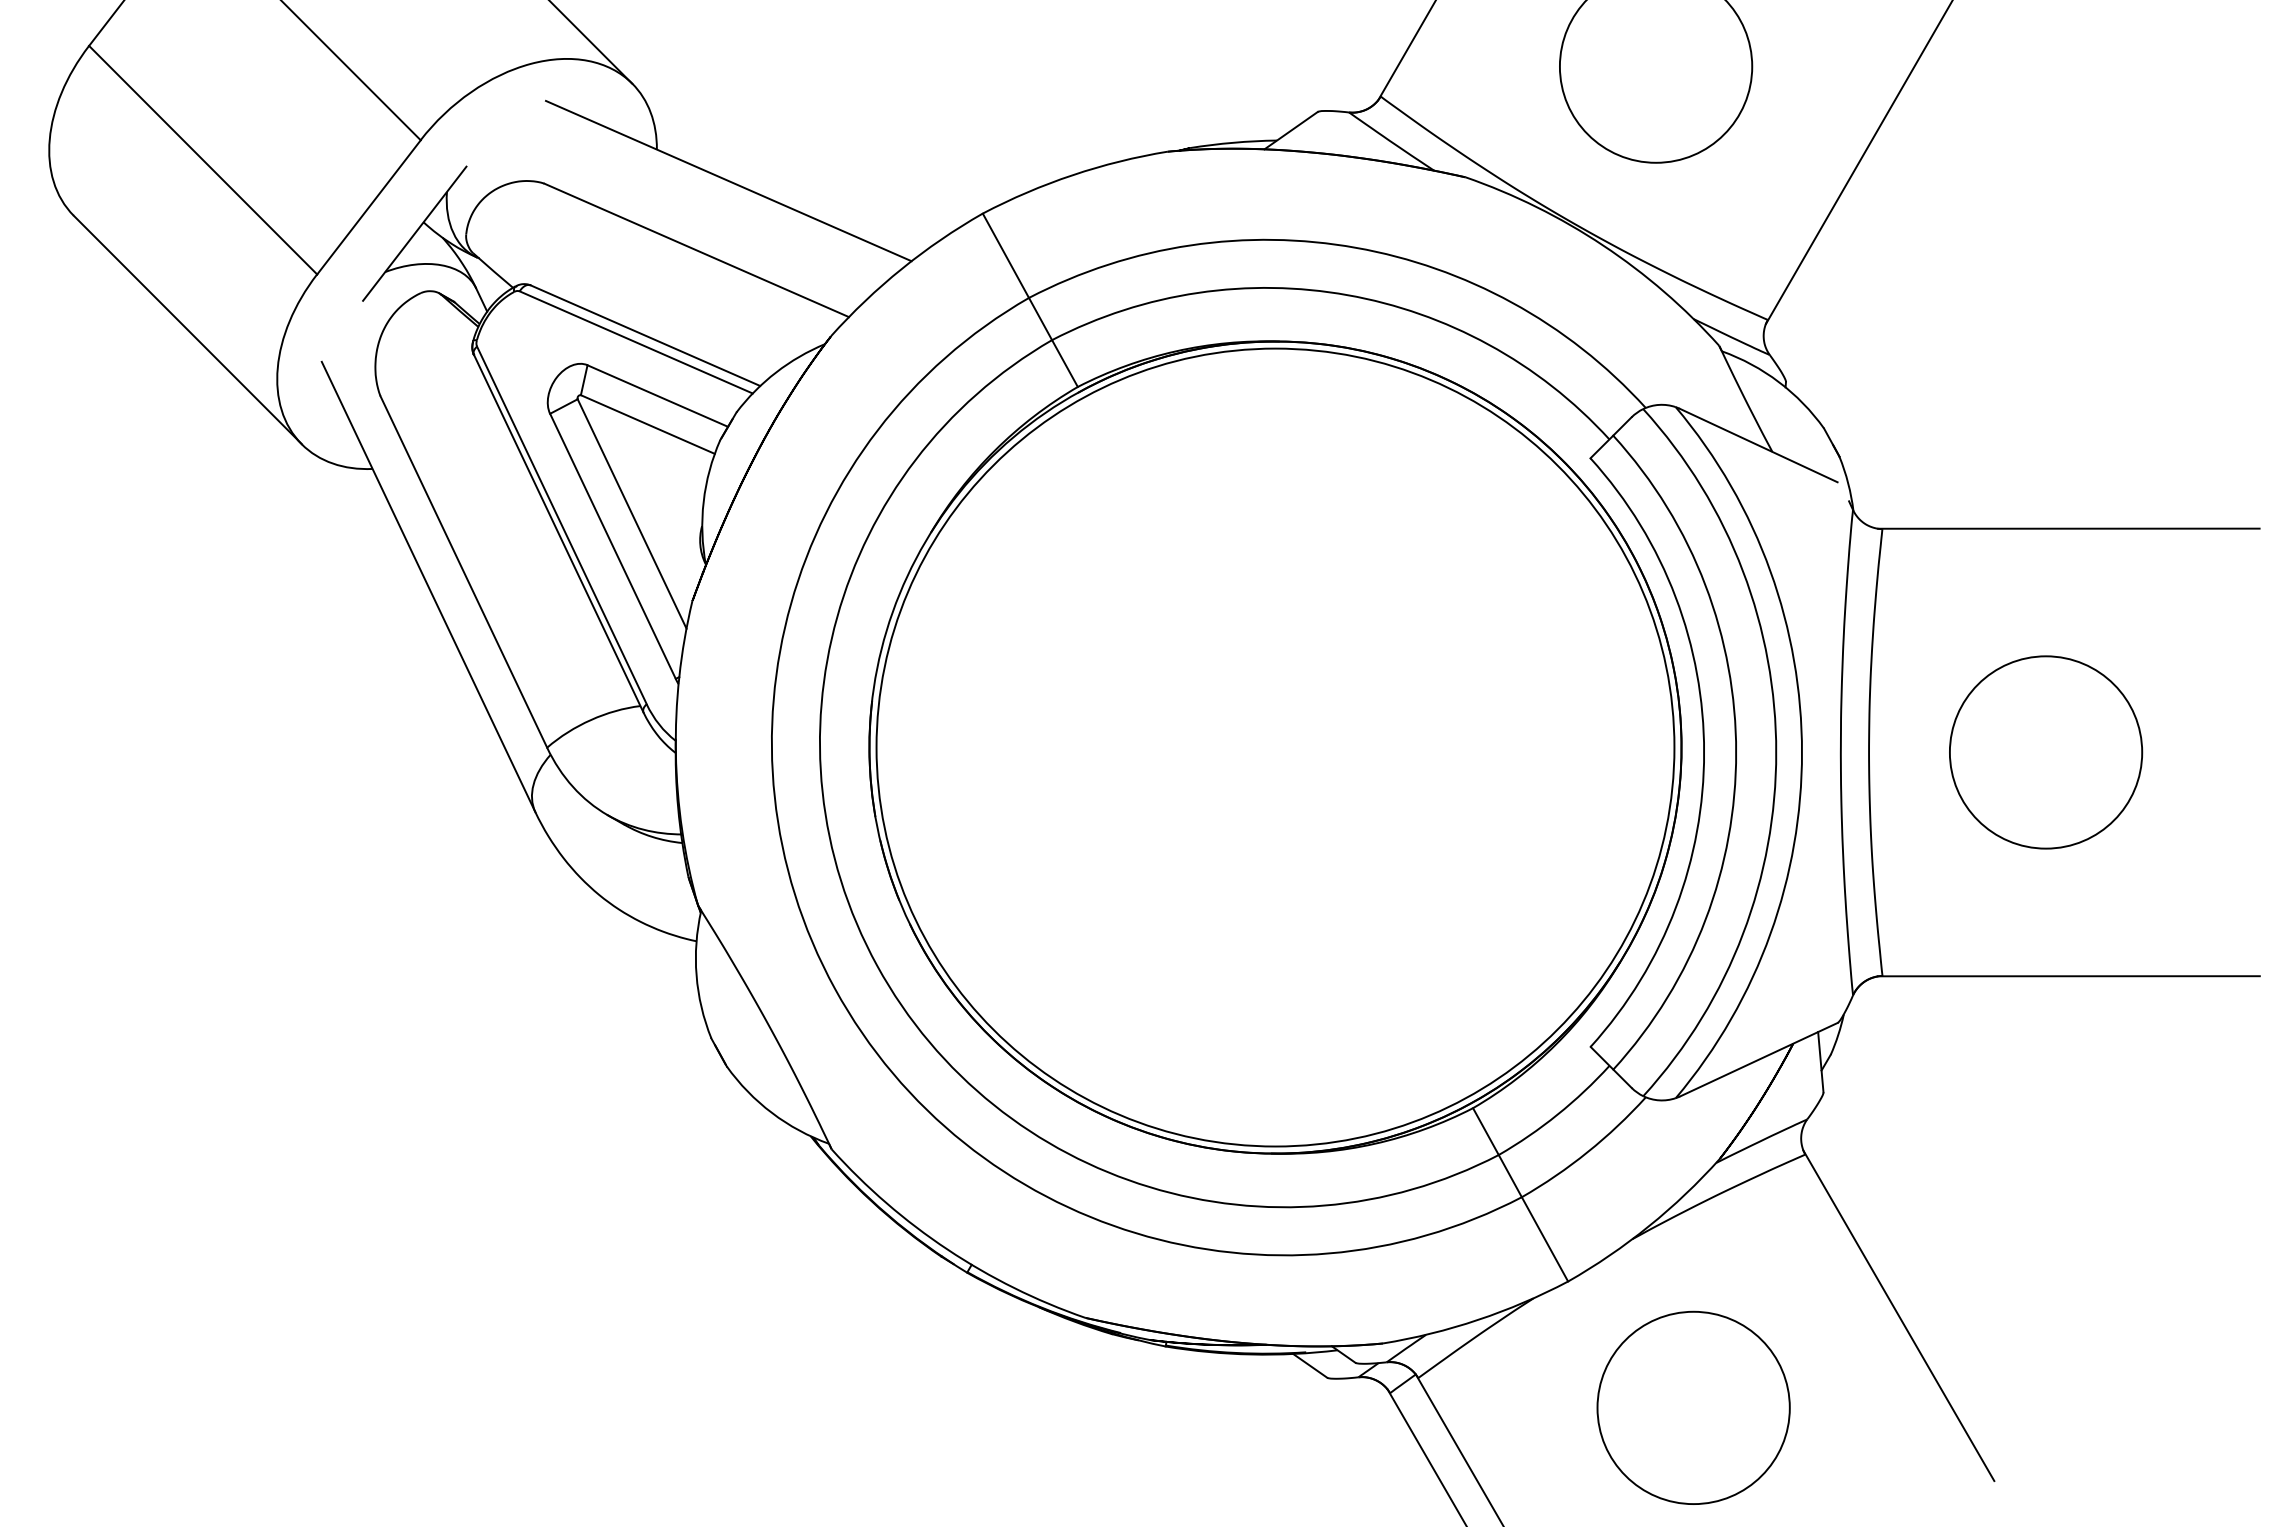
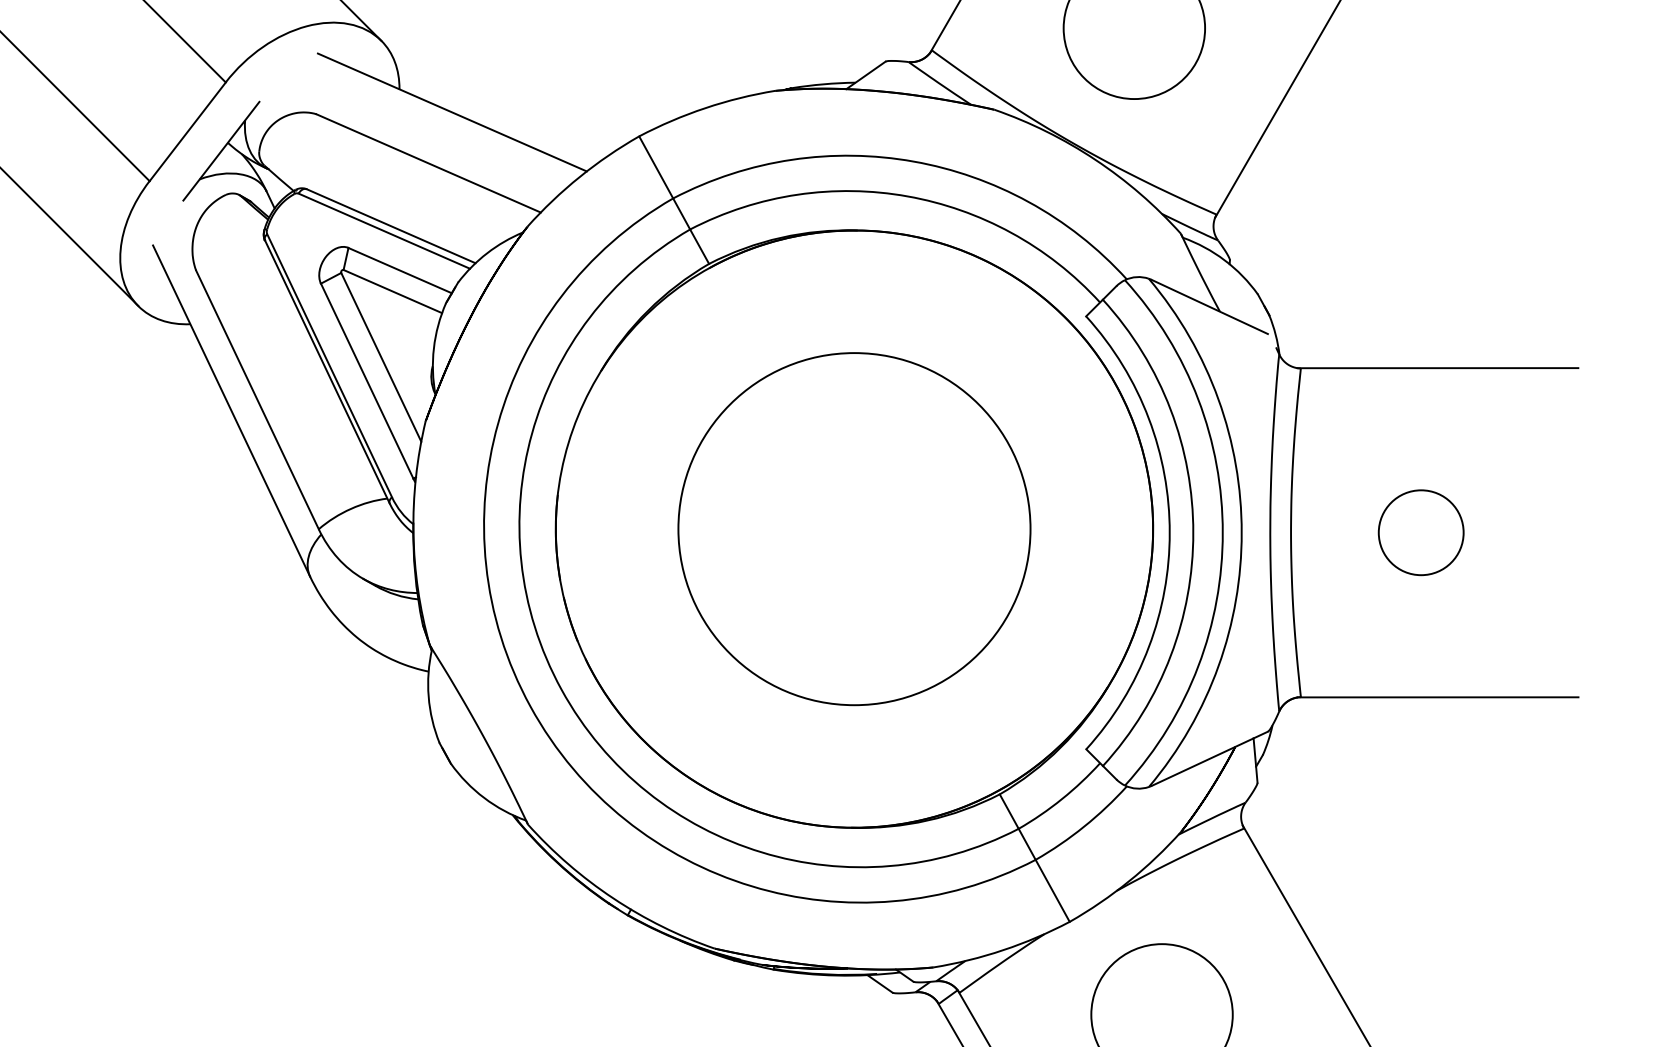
circle: (1275, 747) -> (854, 529), size x0.6
circle: (2045, 752) -> (1420, 532), size x0.6

